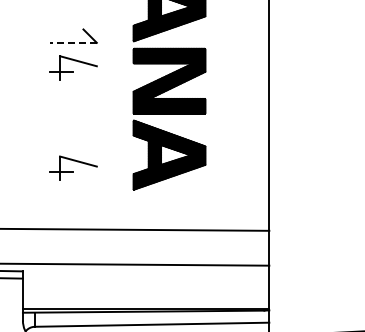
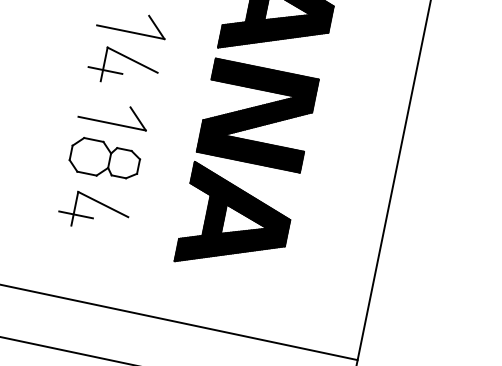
line: (72, 42) -> (129, 31), dashed -> solid
part: (73, 99) -> (114, 113), added
part: (73, 131) -> (104, 159), added

